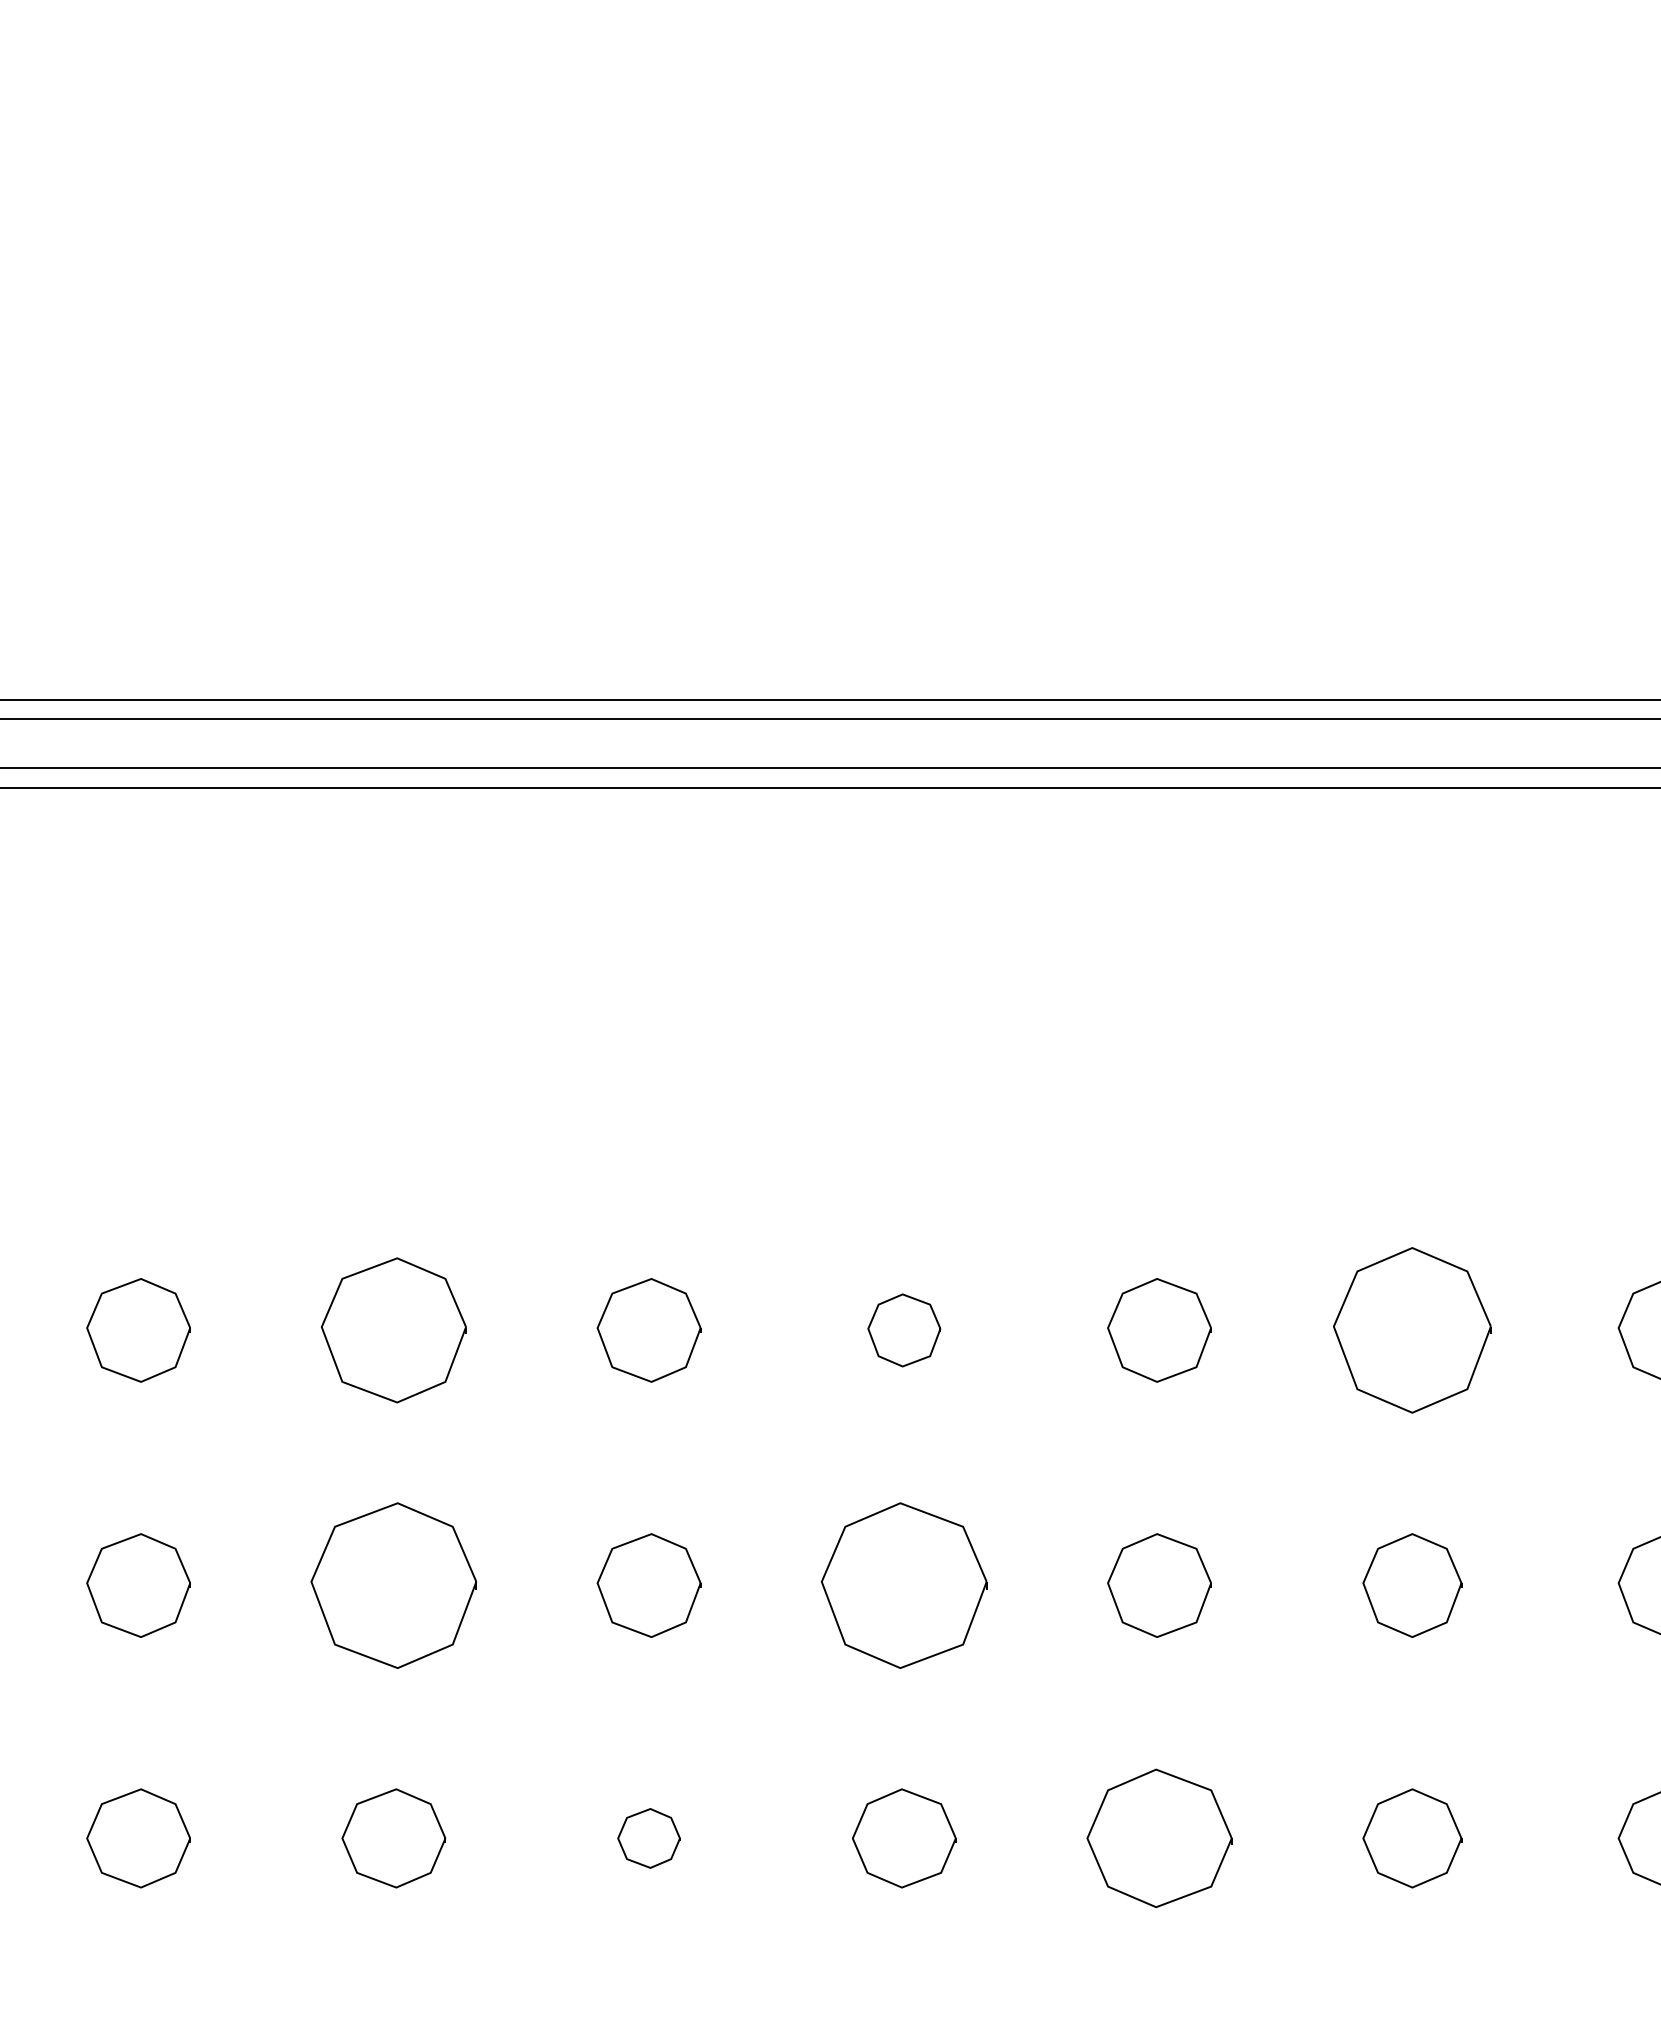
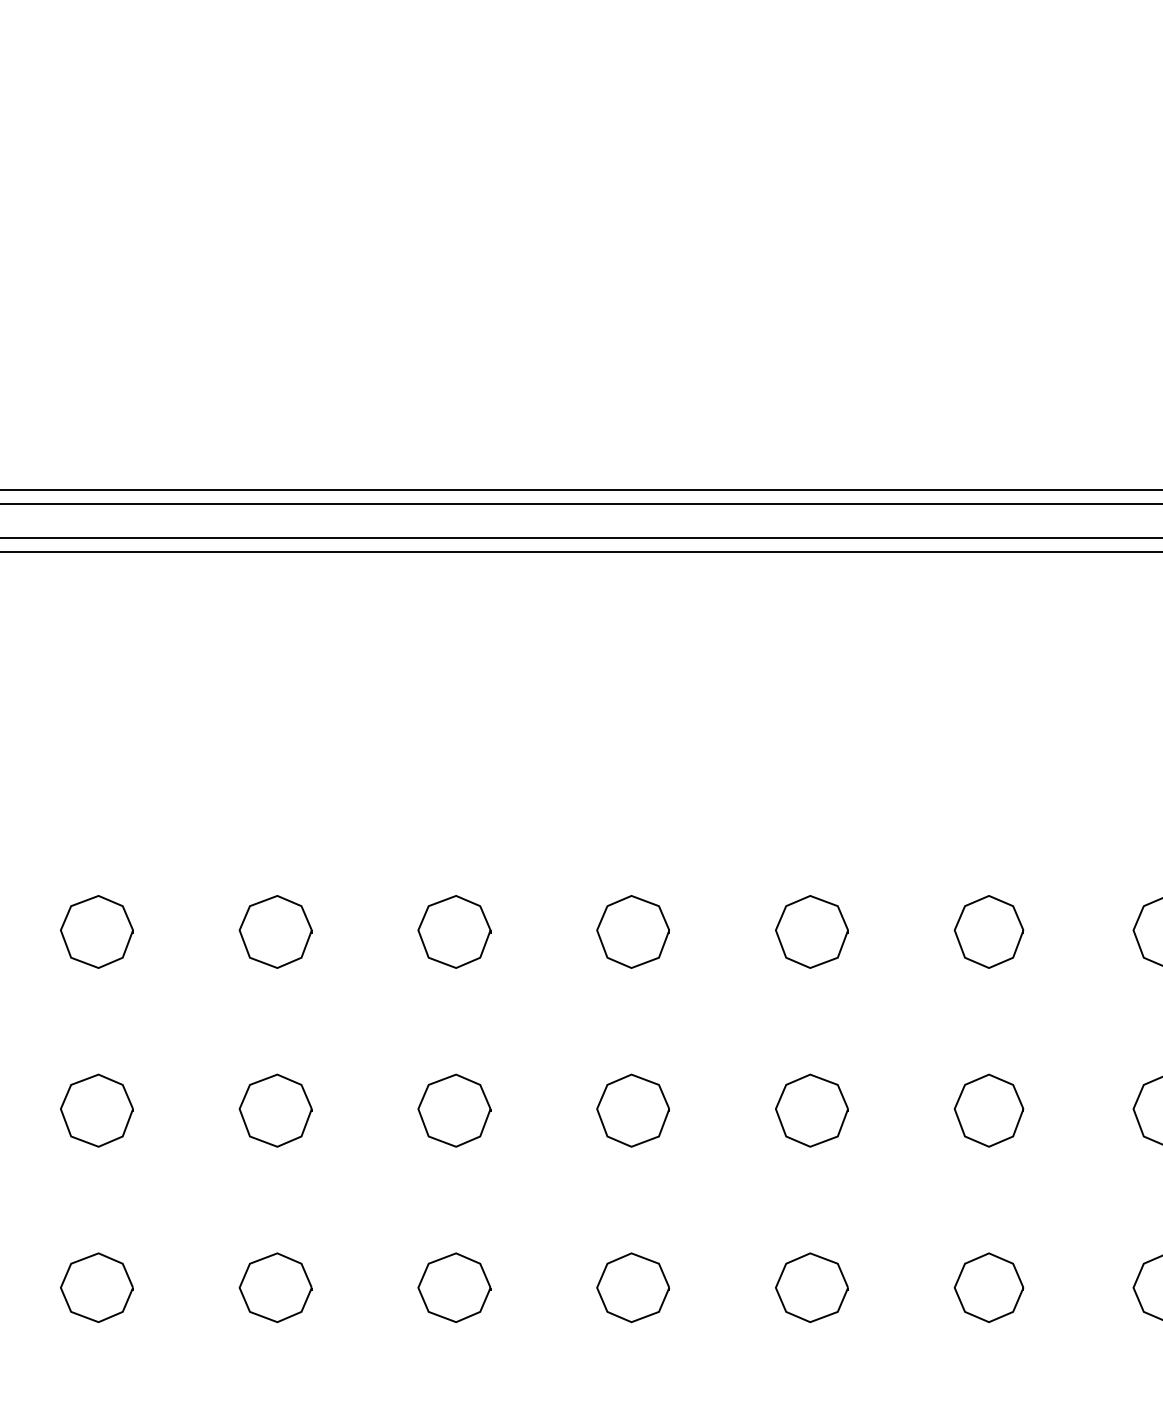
part: (393, 1330) -> (275, 932), size x0.71
part: (904, 1330) -> (633, 932), size x1.43
part: (1412, 1330) -> (989, 932), size x0.62
part: (393, 1585) -> (275, 1110), size x0.62
part: (904, 1585) -> (633, 1110), size x0.62
part: (648, 1838) -> (454, 1287), size x1.67
part: (1159, 1838) -> (811, 1287), size x0.71

